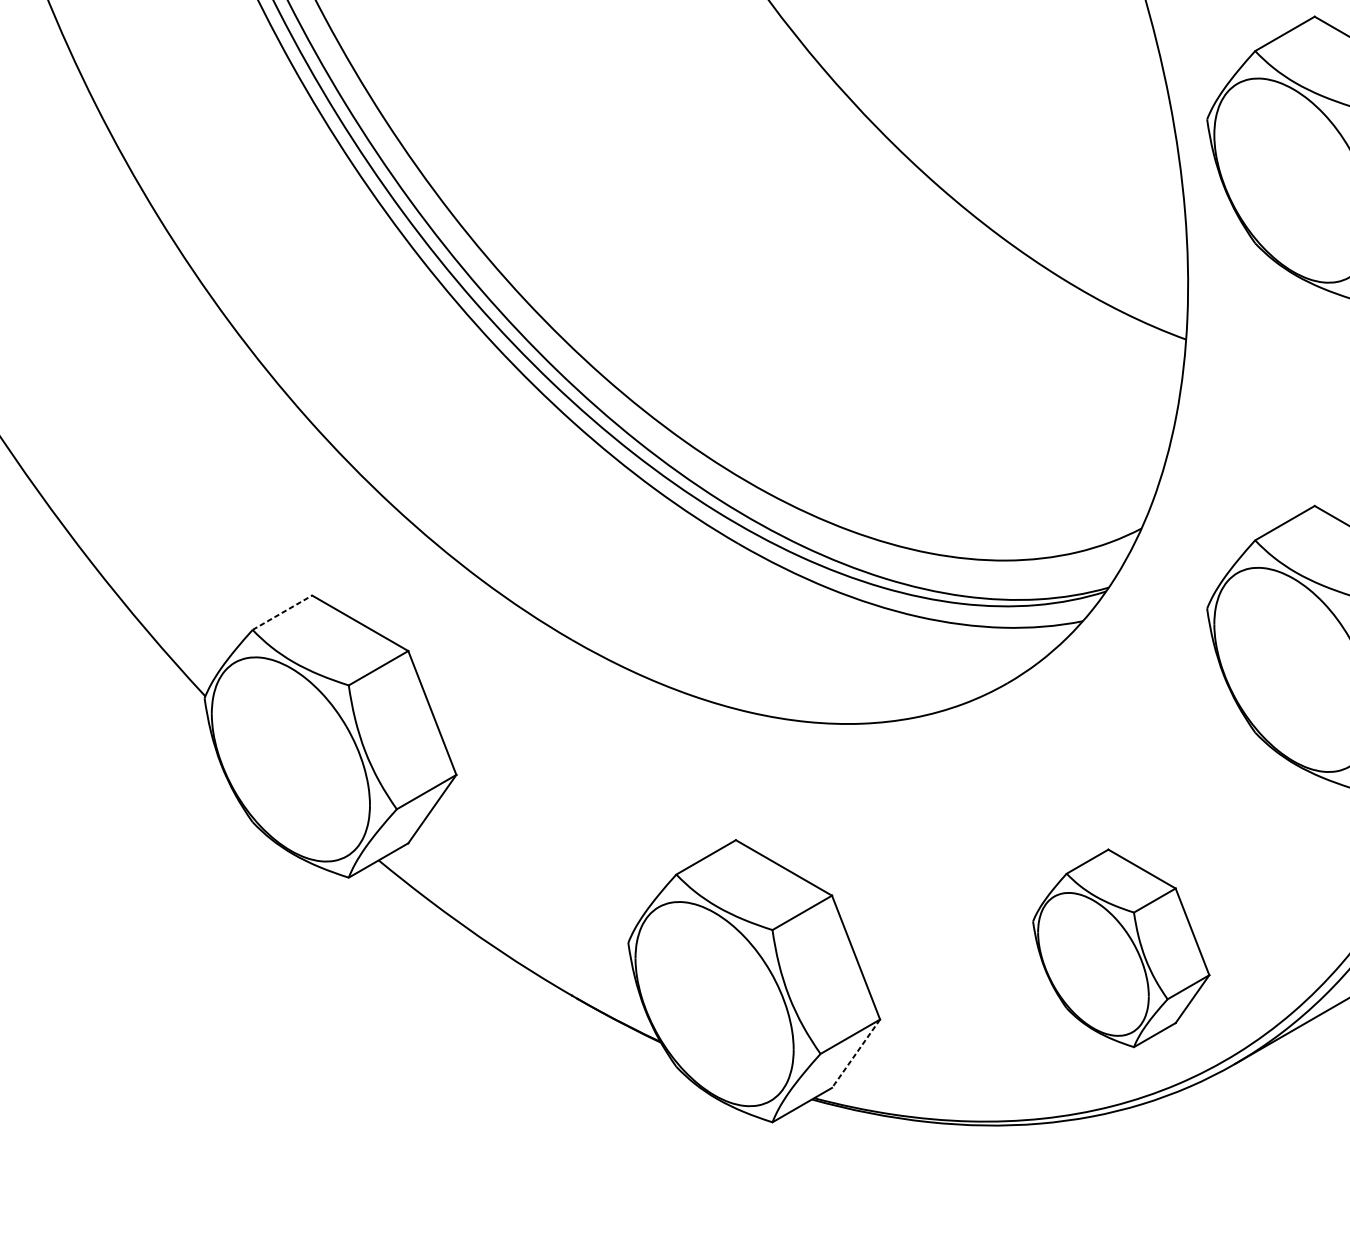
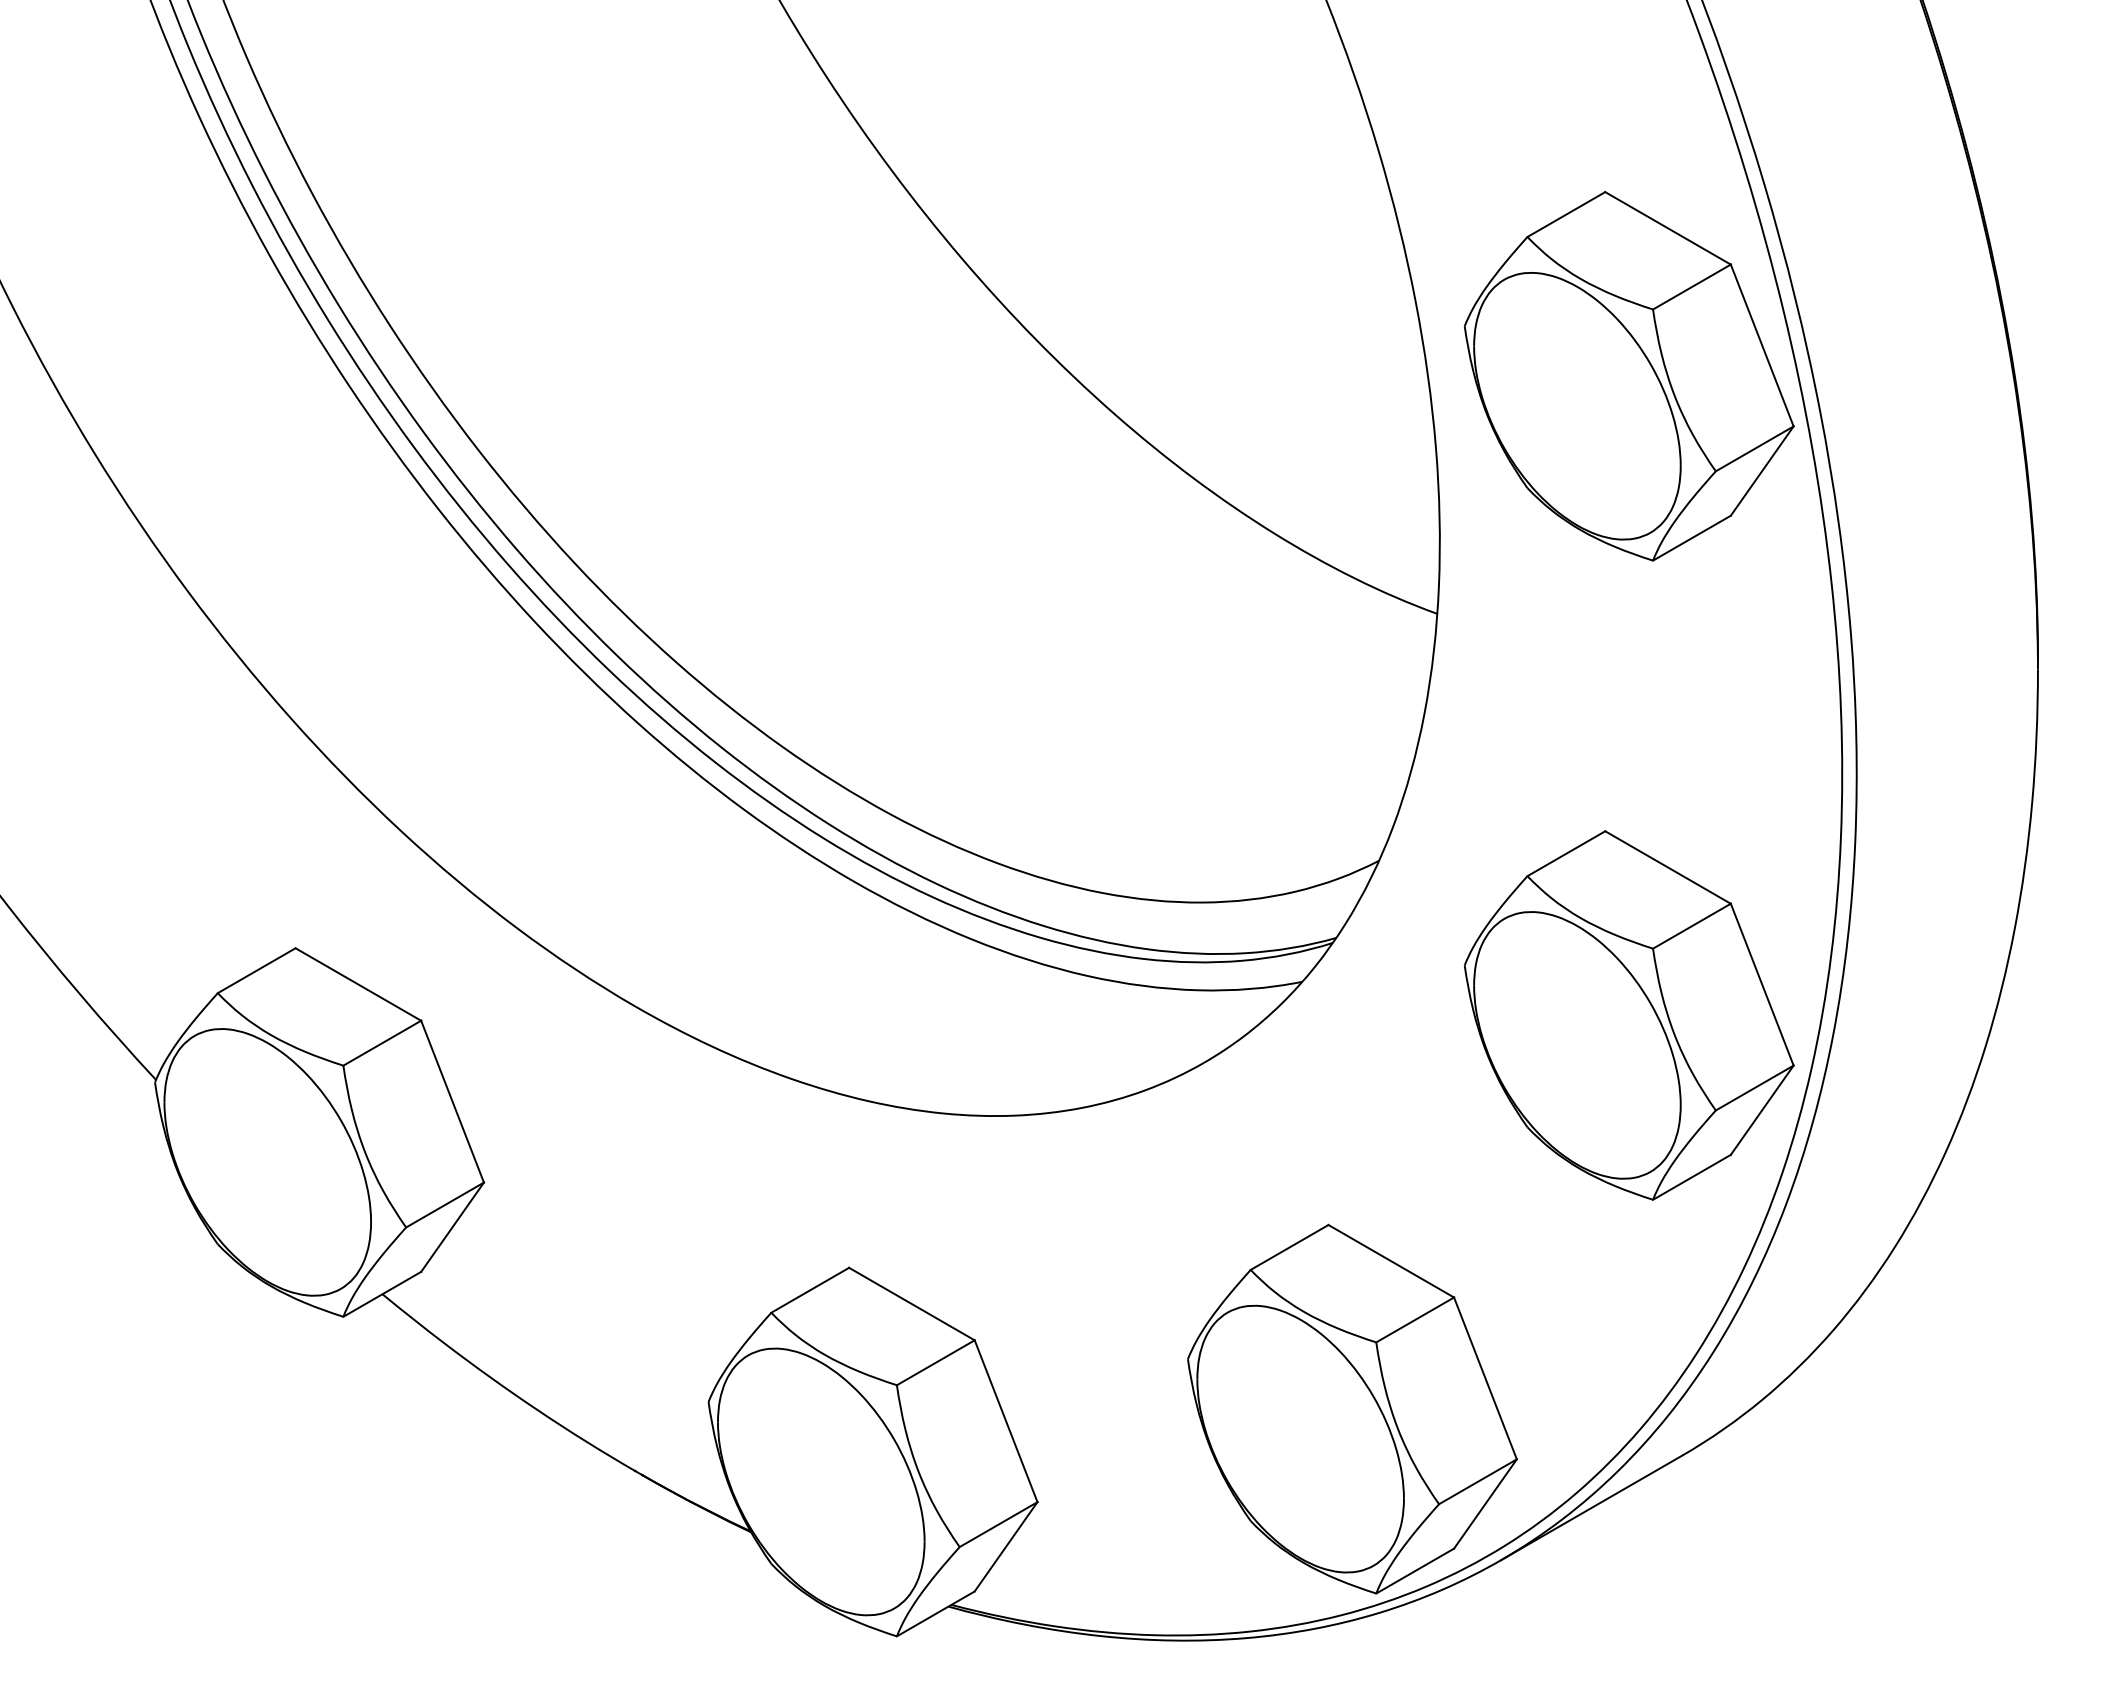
line: (282, 612) -> (256, 970), dashed -> solid
part: (1121, 947) -> (1352, 1408), size x1.43
line: (856, 1053) -> (1006, 1546), dashed -> solid

